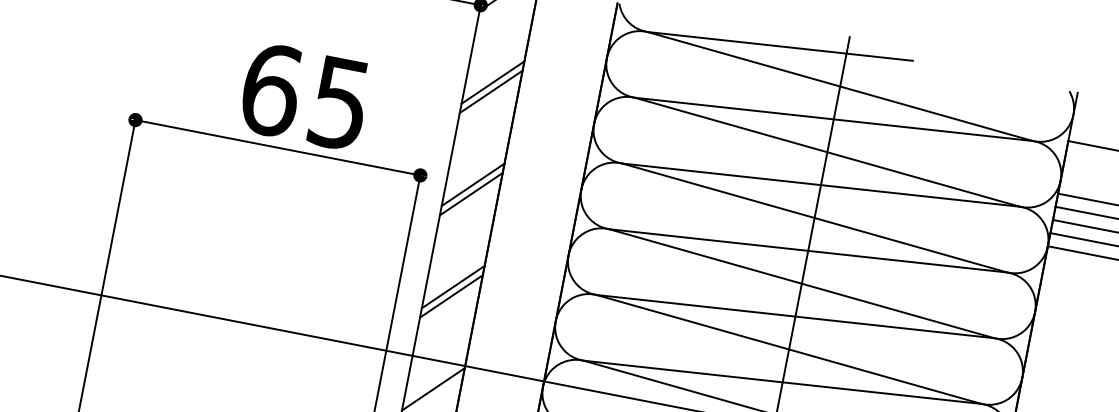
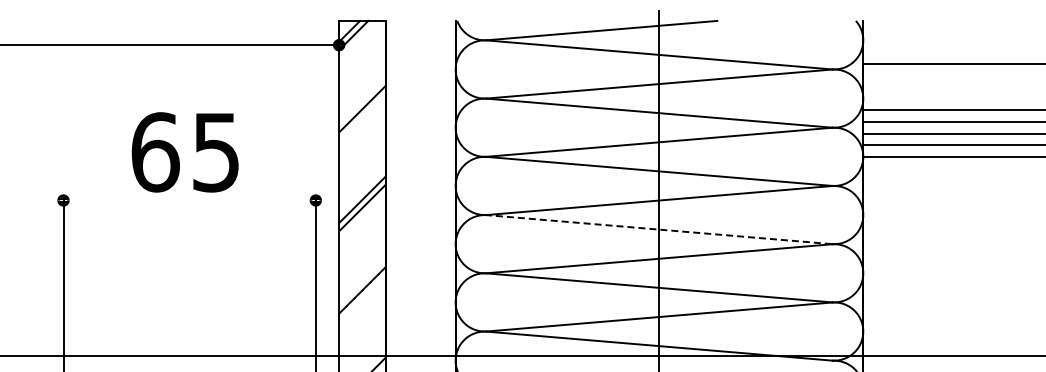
line: (491, 91) -> (362, 117), removed
text: (304, 96) -> (184, 152), moved
line: (277, 147) -> (189, 200), removed
line: (801, 283) -> (659, 229), solid -> dashed
line: (451, 296) -> (362, 298), removed

